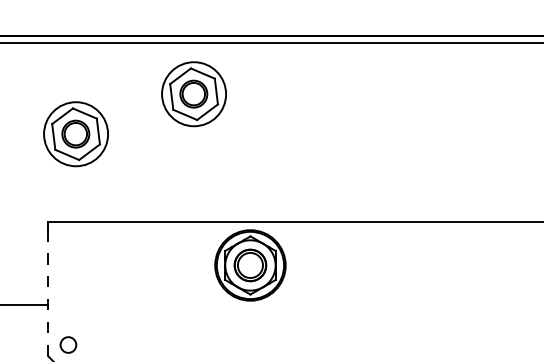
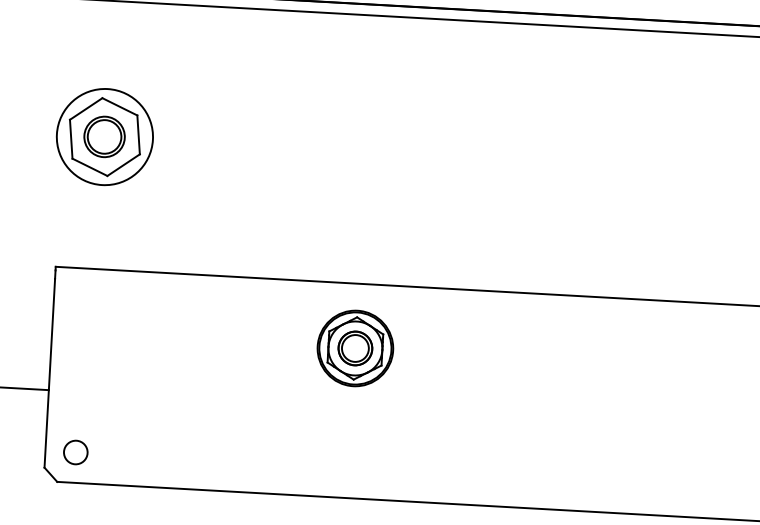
part: (193, 94) -> (284, 87), removed
part: (250, 265) -> (355, 348), size x0.71
line: (48, 293) -> (50, 373), dashed -> solid

